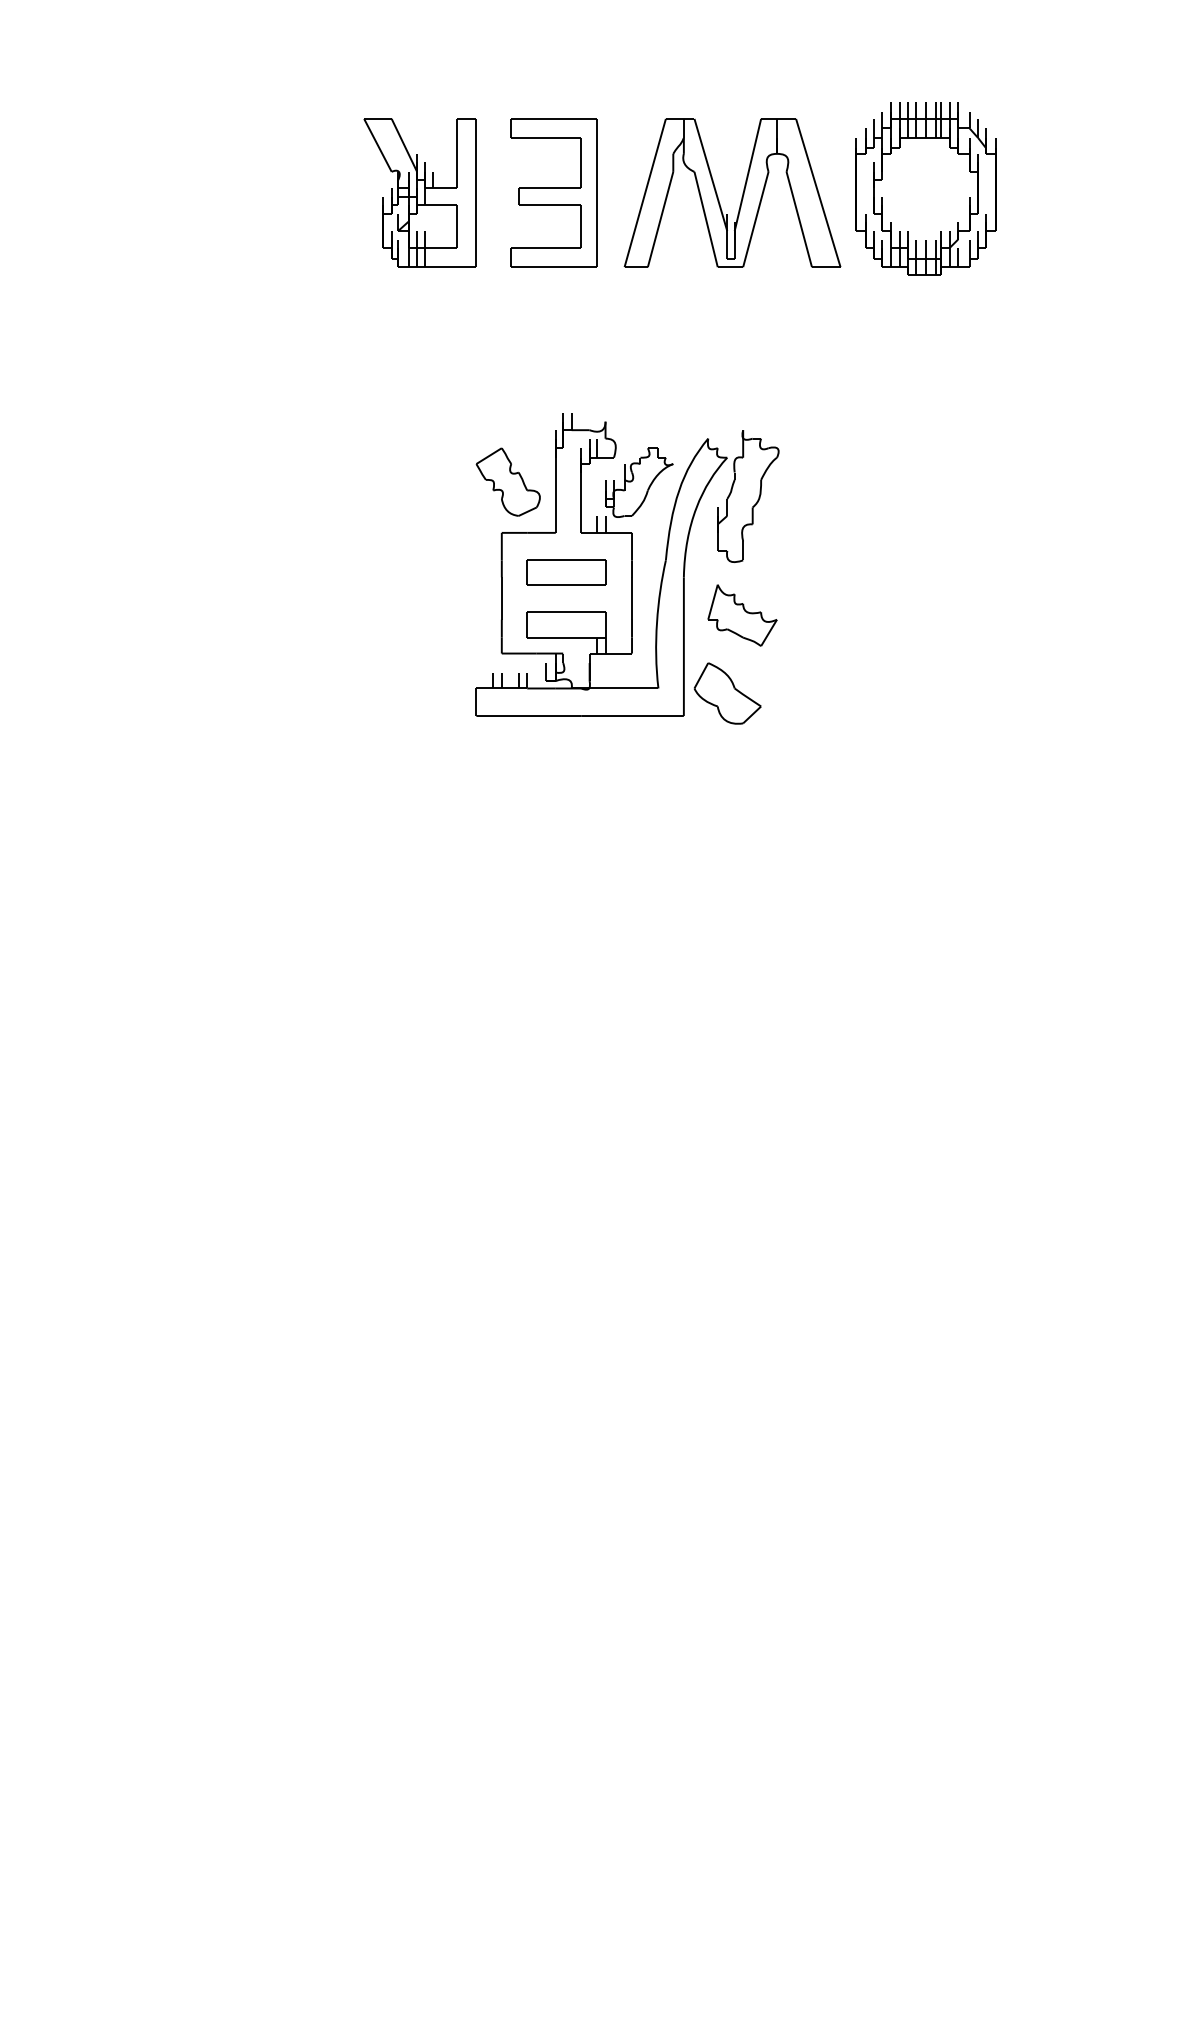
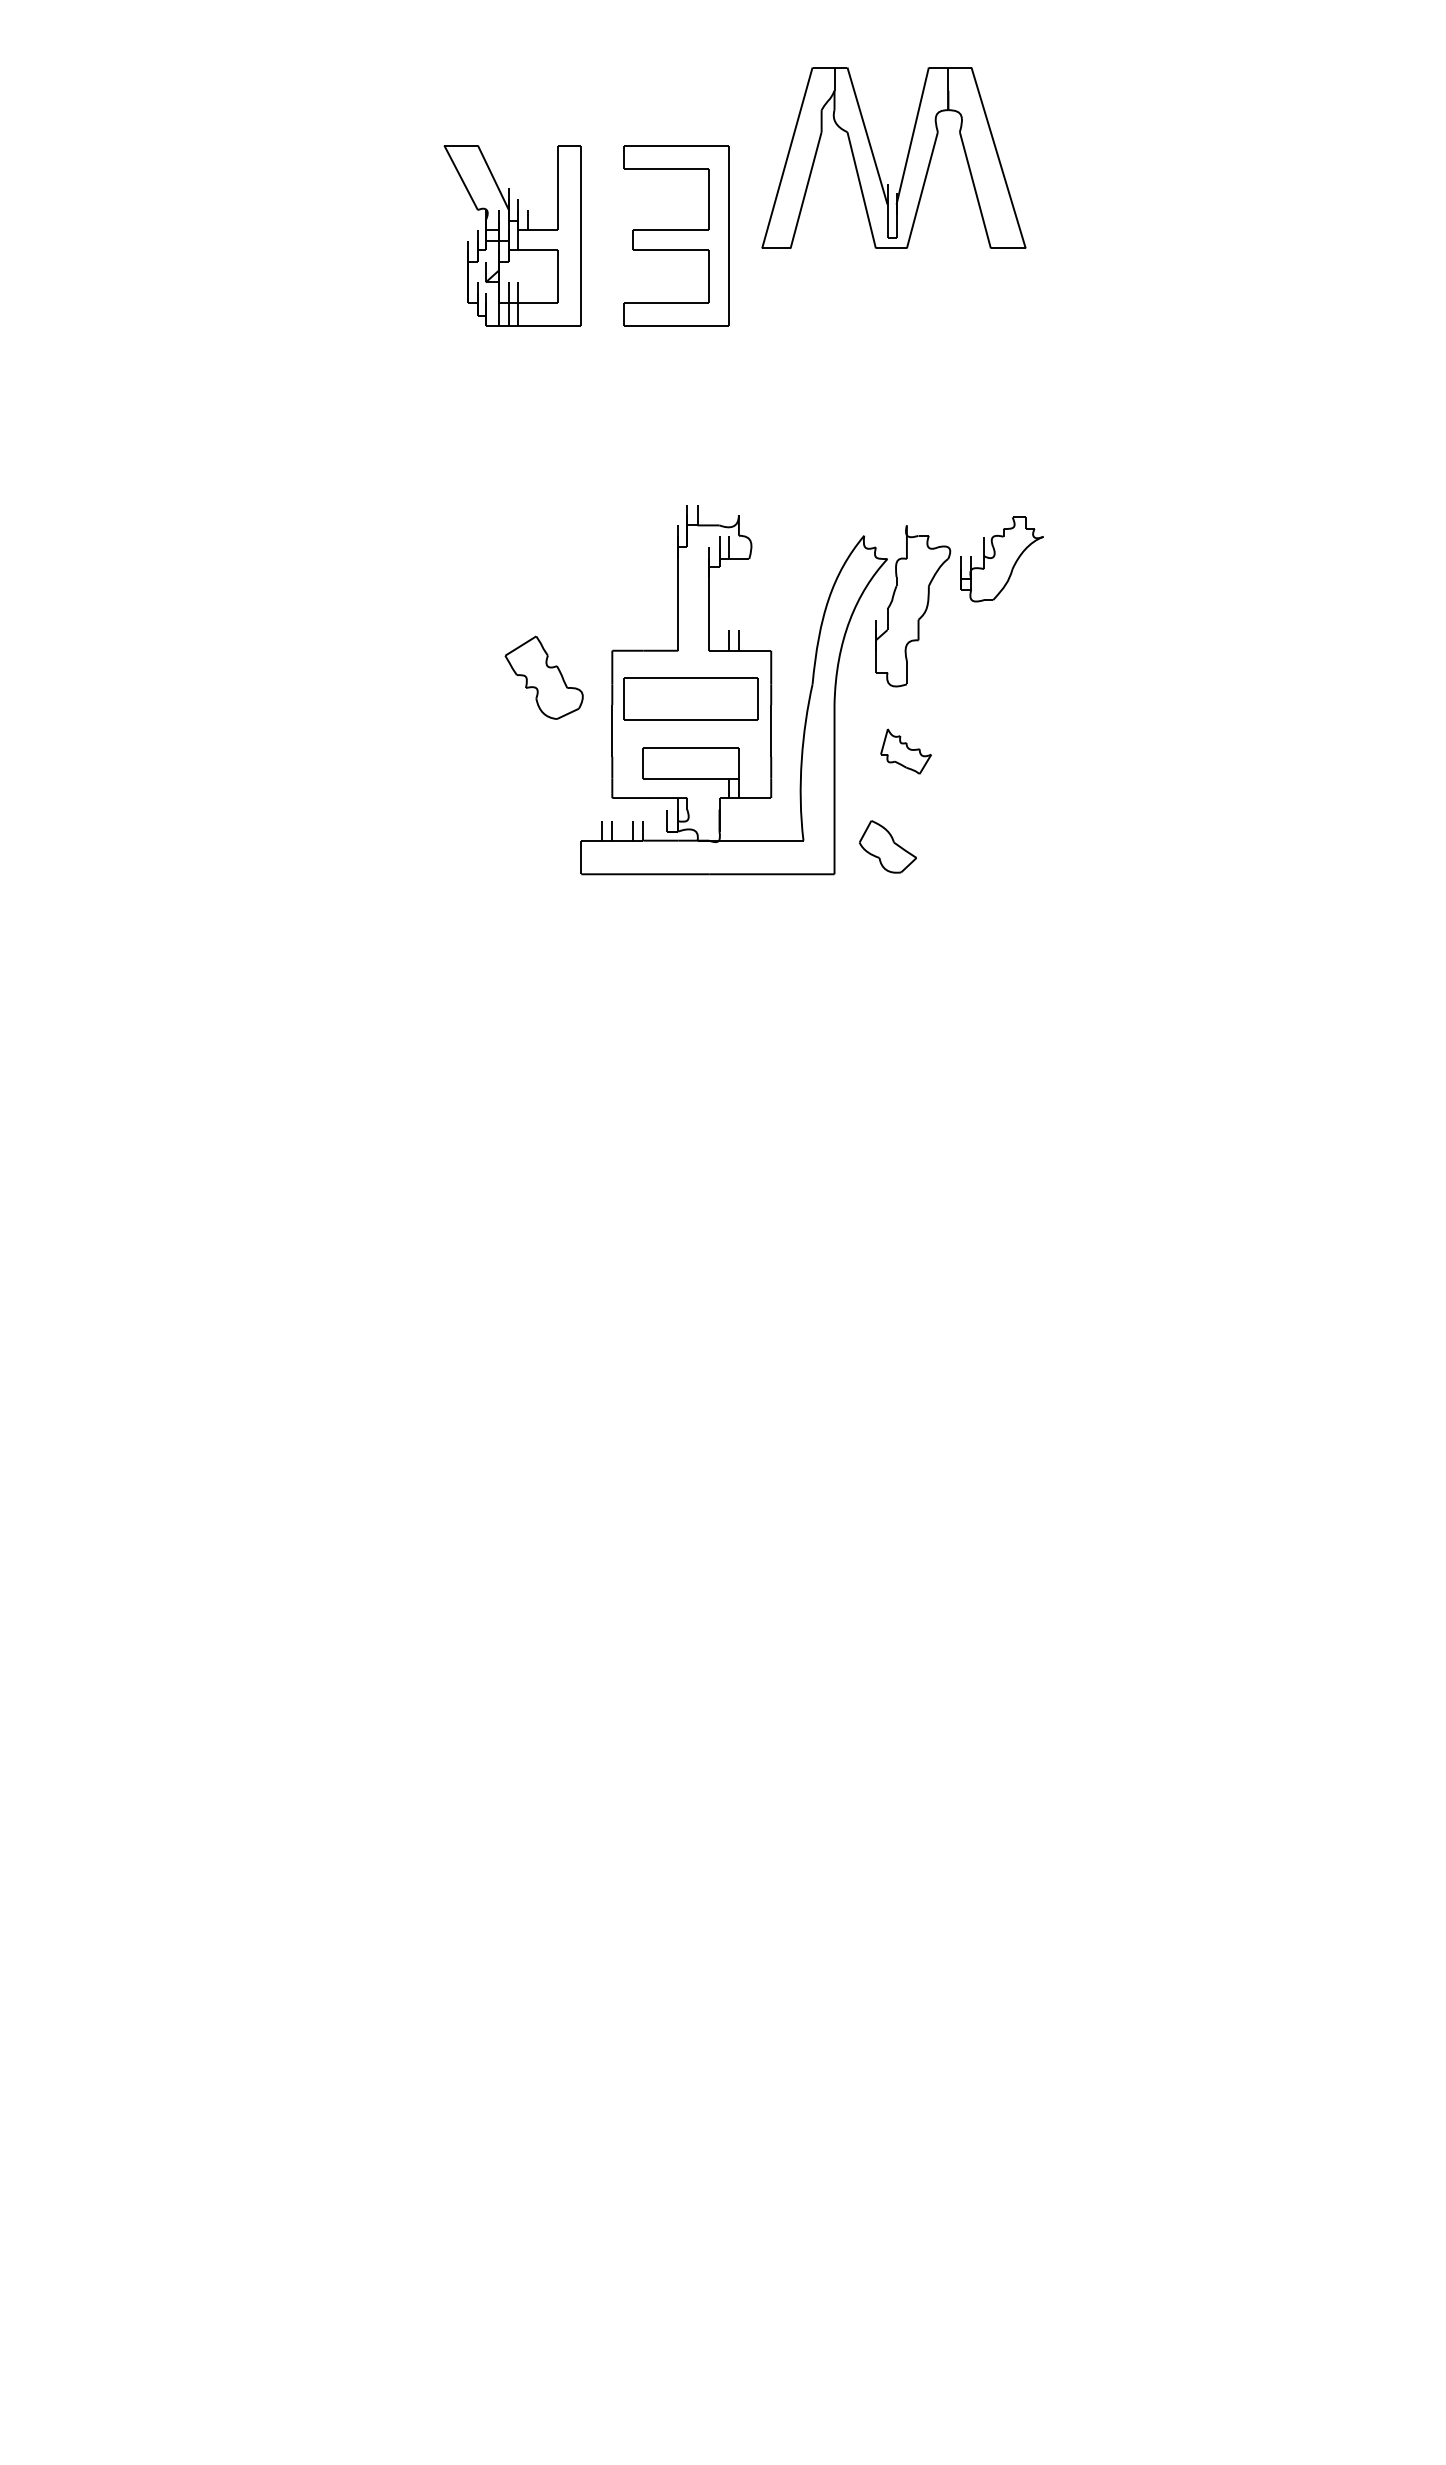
part: (926, 188) -> (1130, 230), removed
part: (742, 195) -> (905, 161), moved
part: (507, 481) -> (543, 677), moved
part: (638, 482) -> (1001, 559), moved
part: (565, 571) -> (690, 698), size x1.4
part: (742, 615) -> (905, 751), size x0.6
part: (727, 693) -> (887, 846), size x0.7

